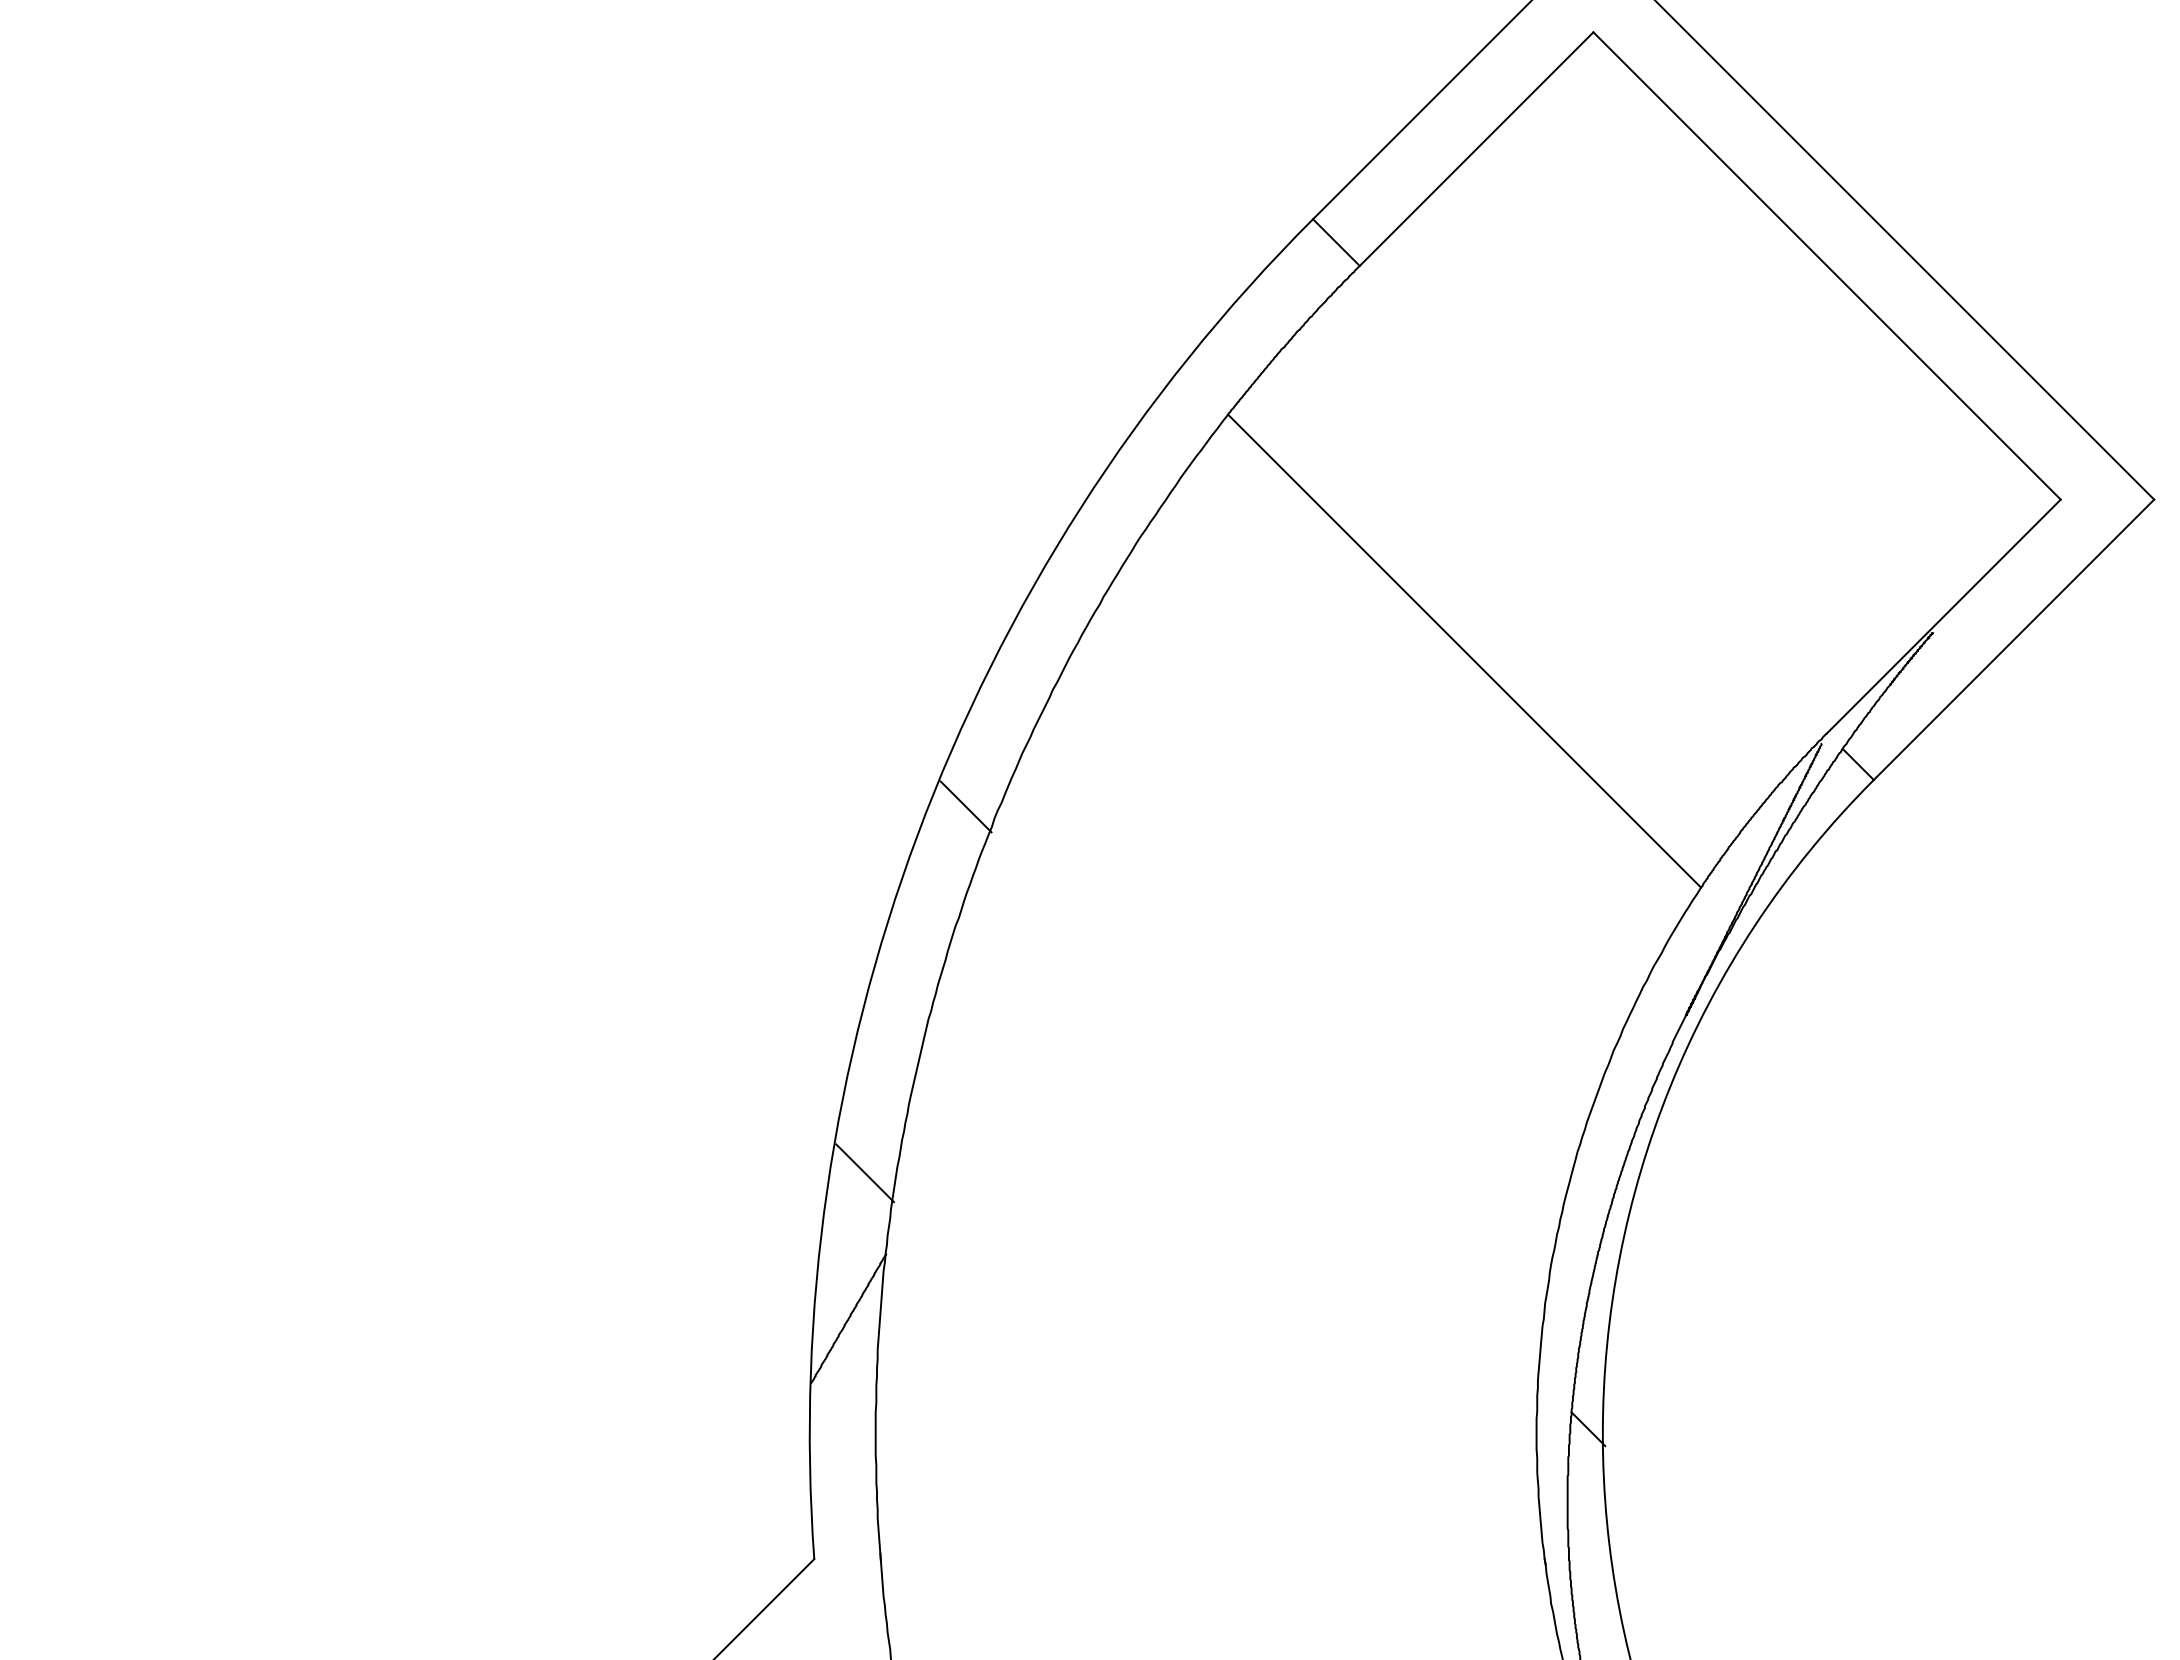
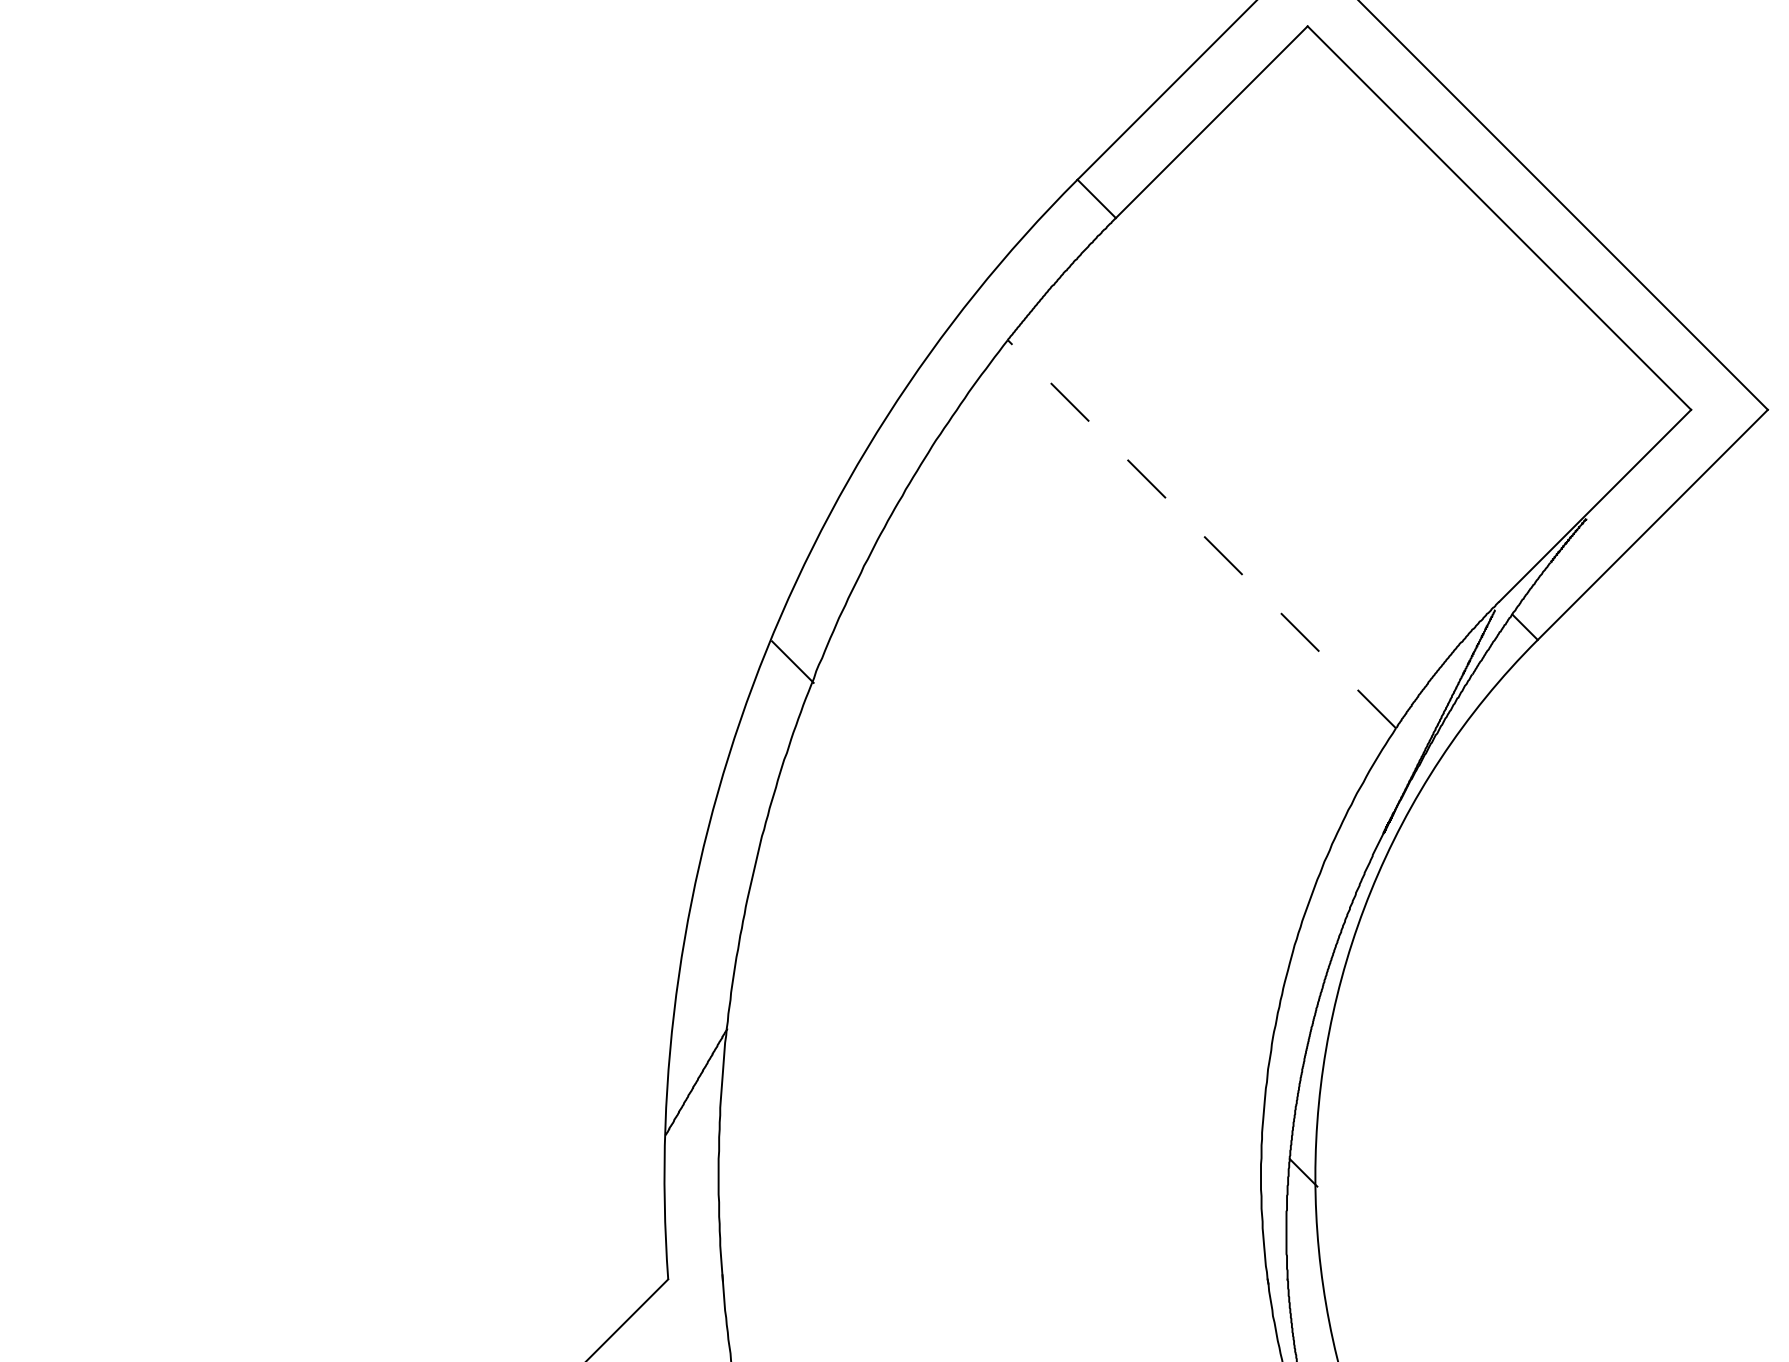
line: (1464, 650) -> (1201, 533), solid -> dashed
line: (864, 1173) -> (709, 962), removed

